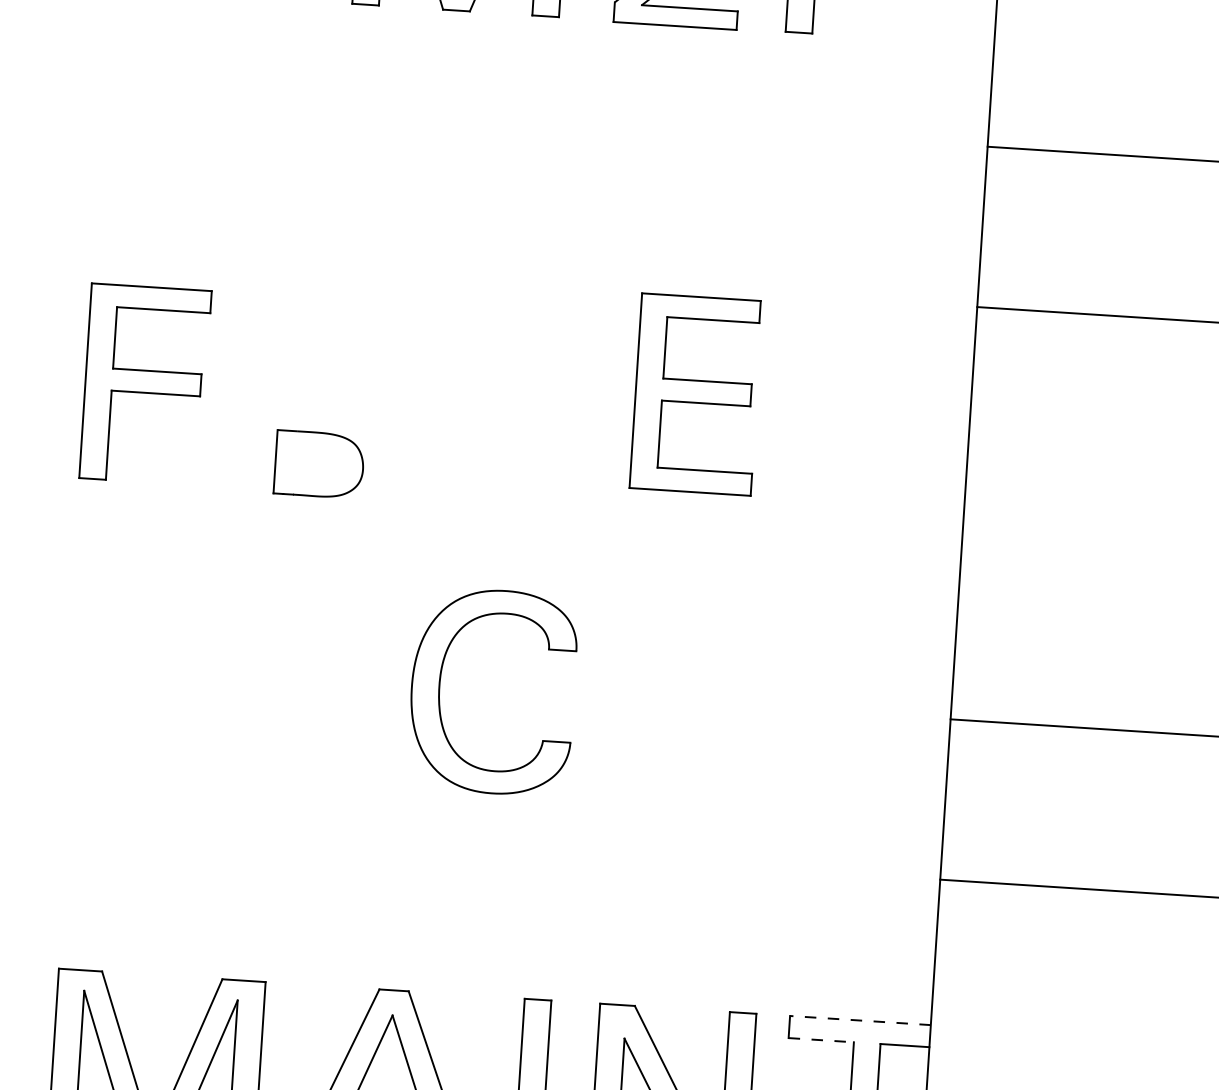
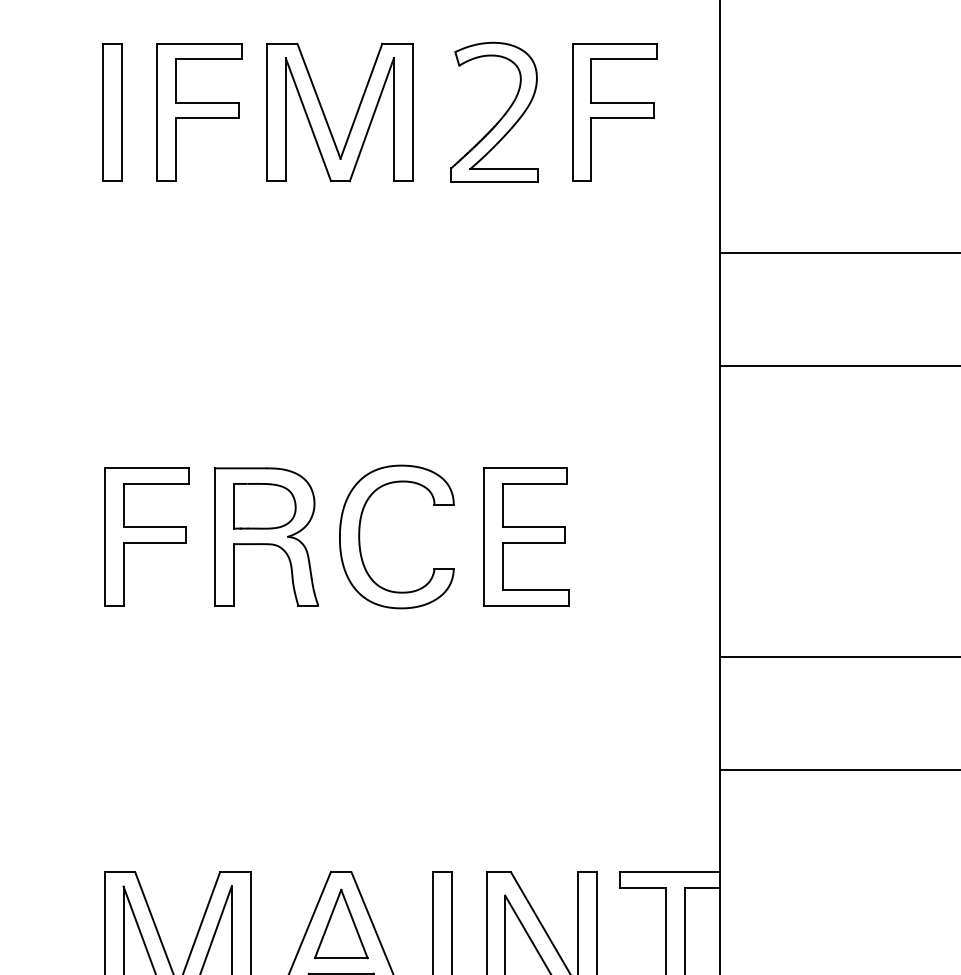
part: (144, 383) -> (146, 536), moved
part: (696, 393) -> (526, 536), moved
part: (319, 507) -> (266, 536), added
part: (441, 687) -> (360, 536), moved
line: (861, 1021) -> (670, 872), dashed -> solid
line: (821, 1039) -> (643, 887), dashed -> solid

